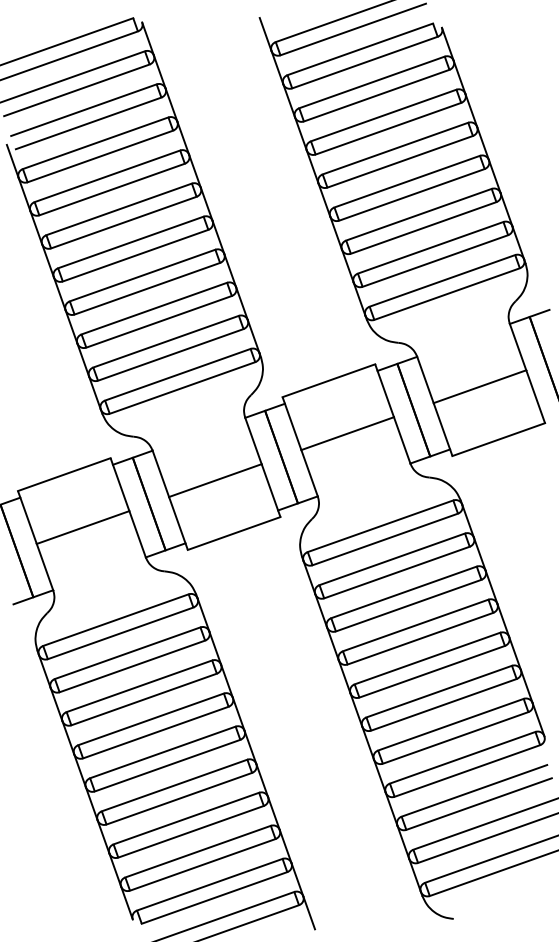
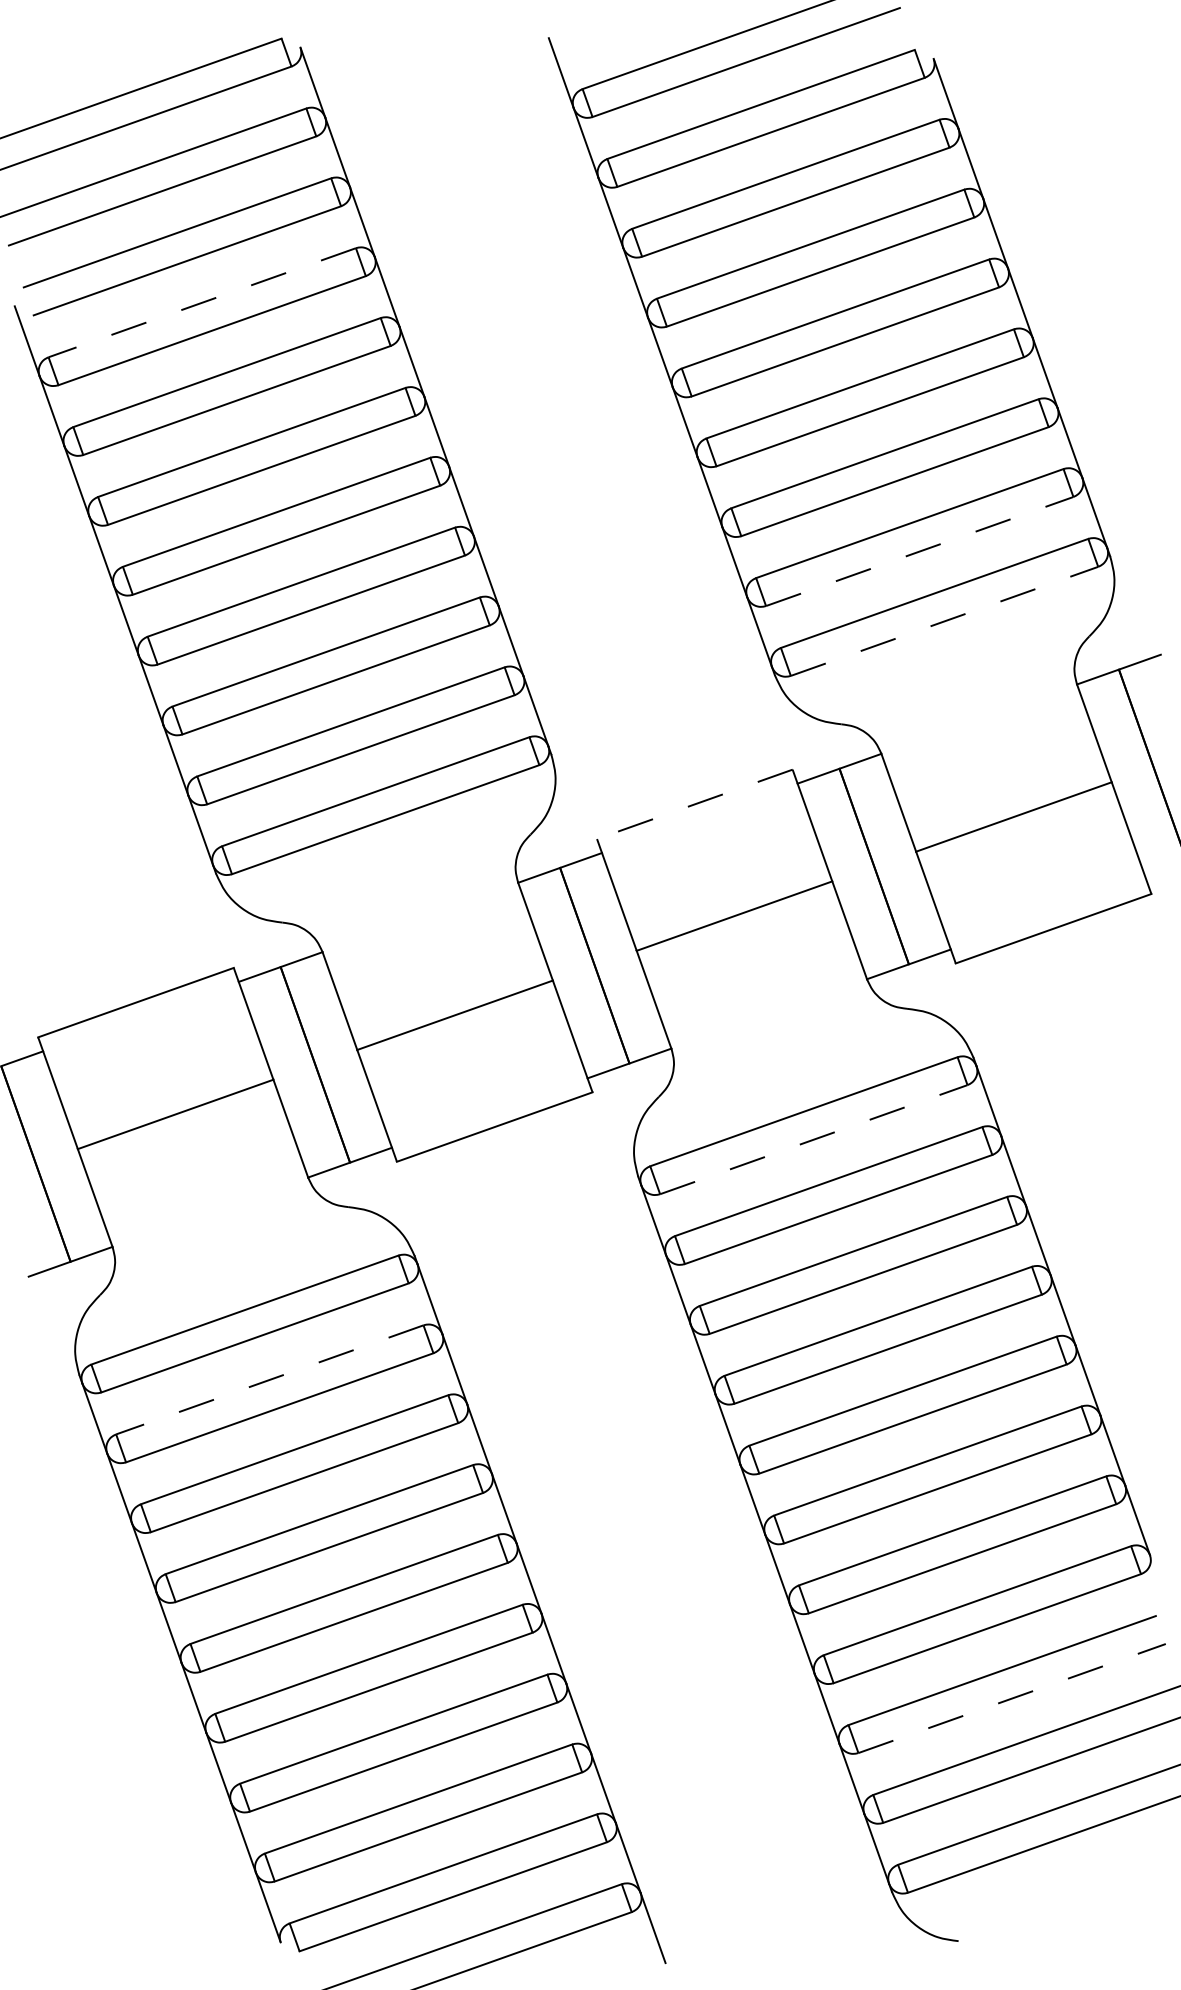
line: (95, 143) -> (201, 303), solid -> dashed
line: (435, 260) -> (920, 550), solid -> dashed
line: (447, 293) -> (945, 620), solid -> dashed
line: (328, 380) -> (693, 803), solid -> dashed
line: (385, 539) -> (814, 1139), solid -> dashed
line: (127, 653) -> (269, 1380), solid -> dashed
line: (479, 803) -> (1012, 1697), solid -> dashed

